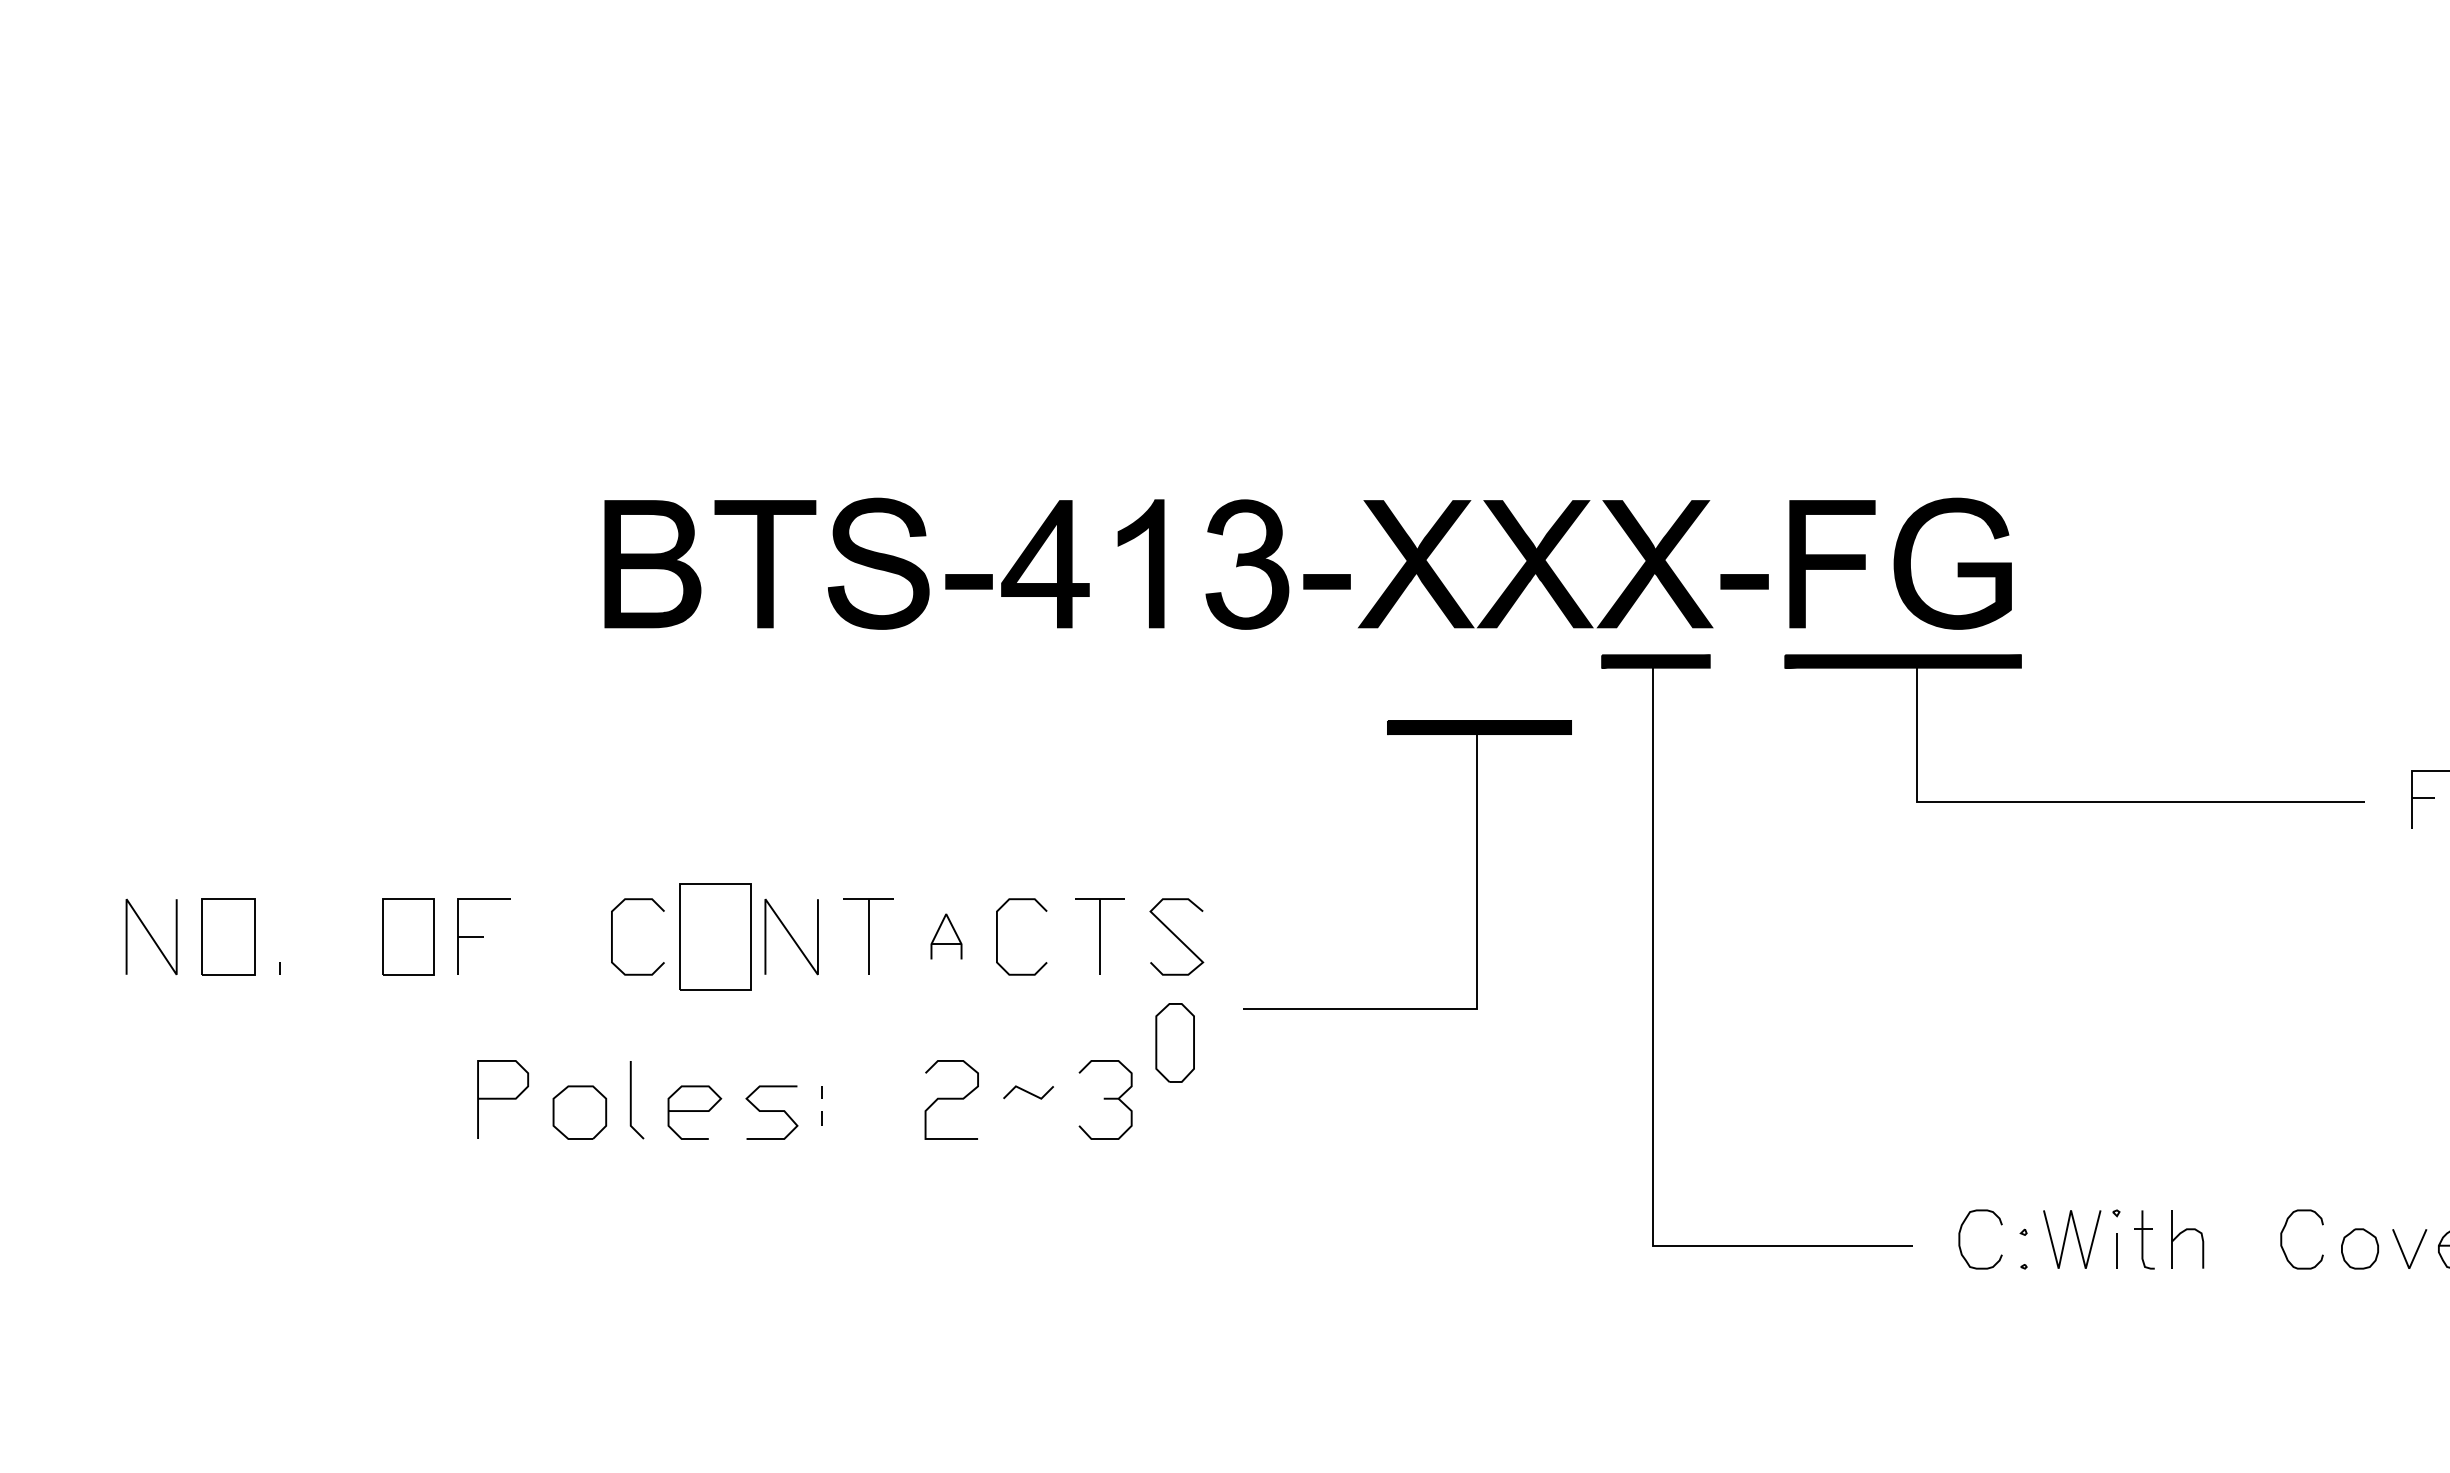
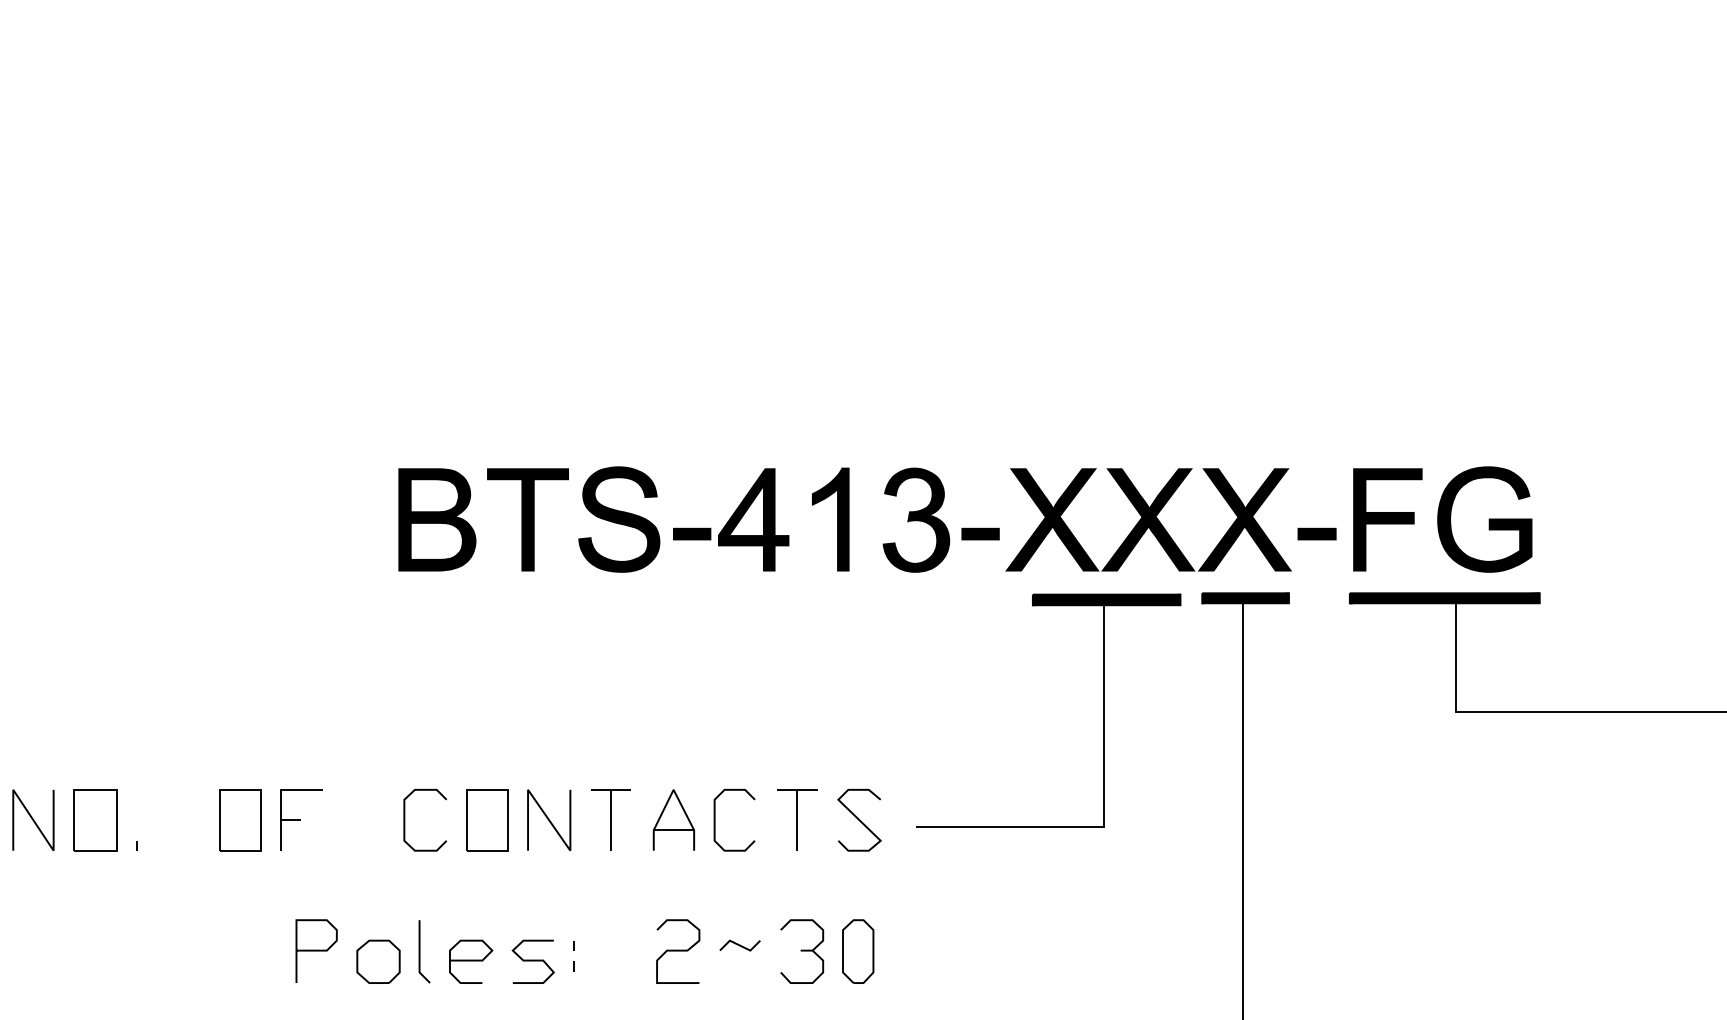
part: (1476, 864) -> (1104, 710), moved
part: (715, 936) -> (487, 819), size x0.71
part: (946, 936) -> (673, 819), size x1.67
part: (1174, 1042) -> (857, 951), moved

